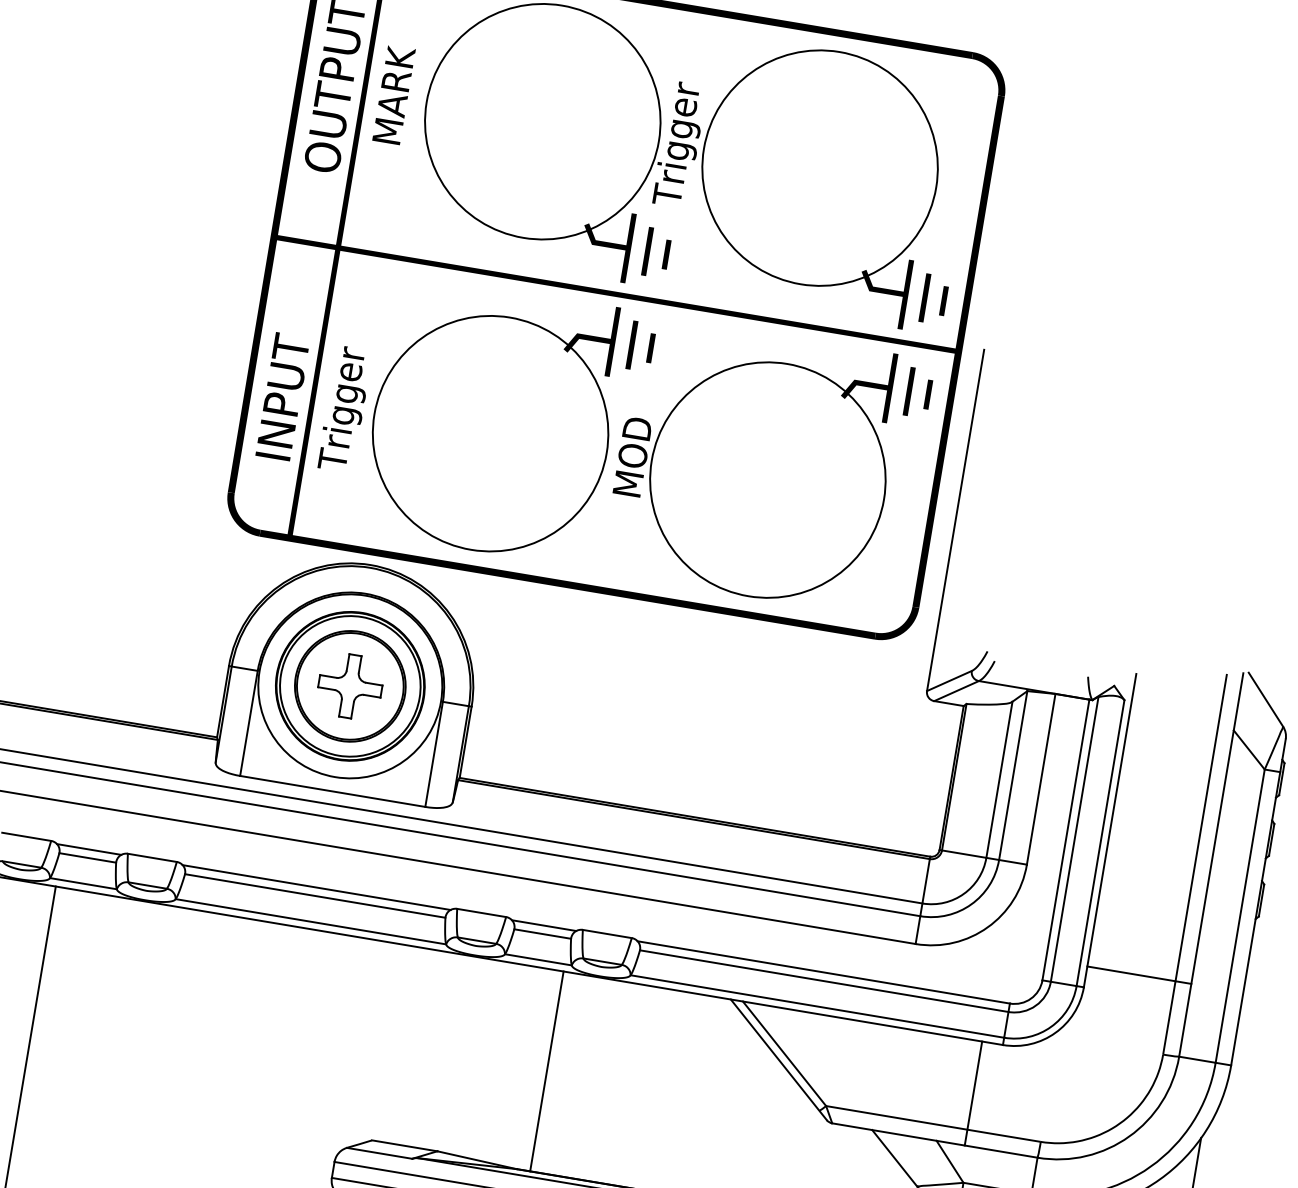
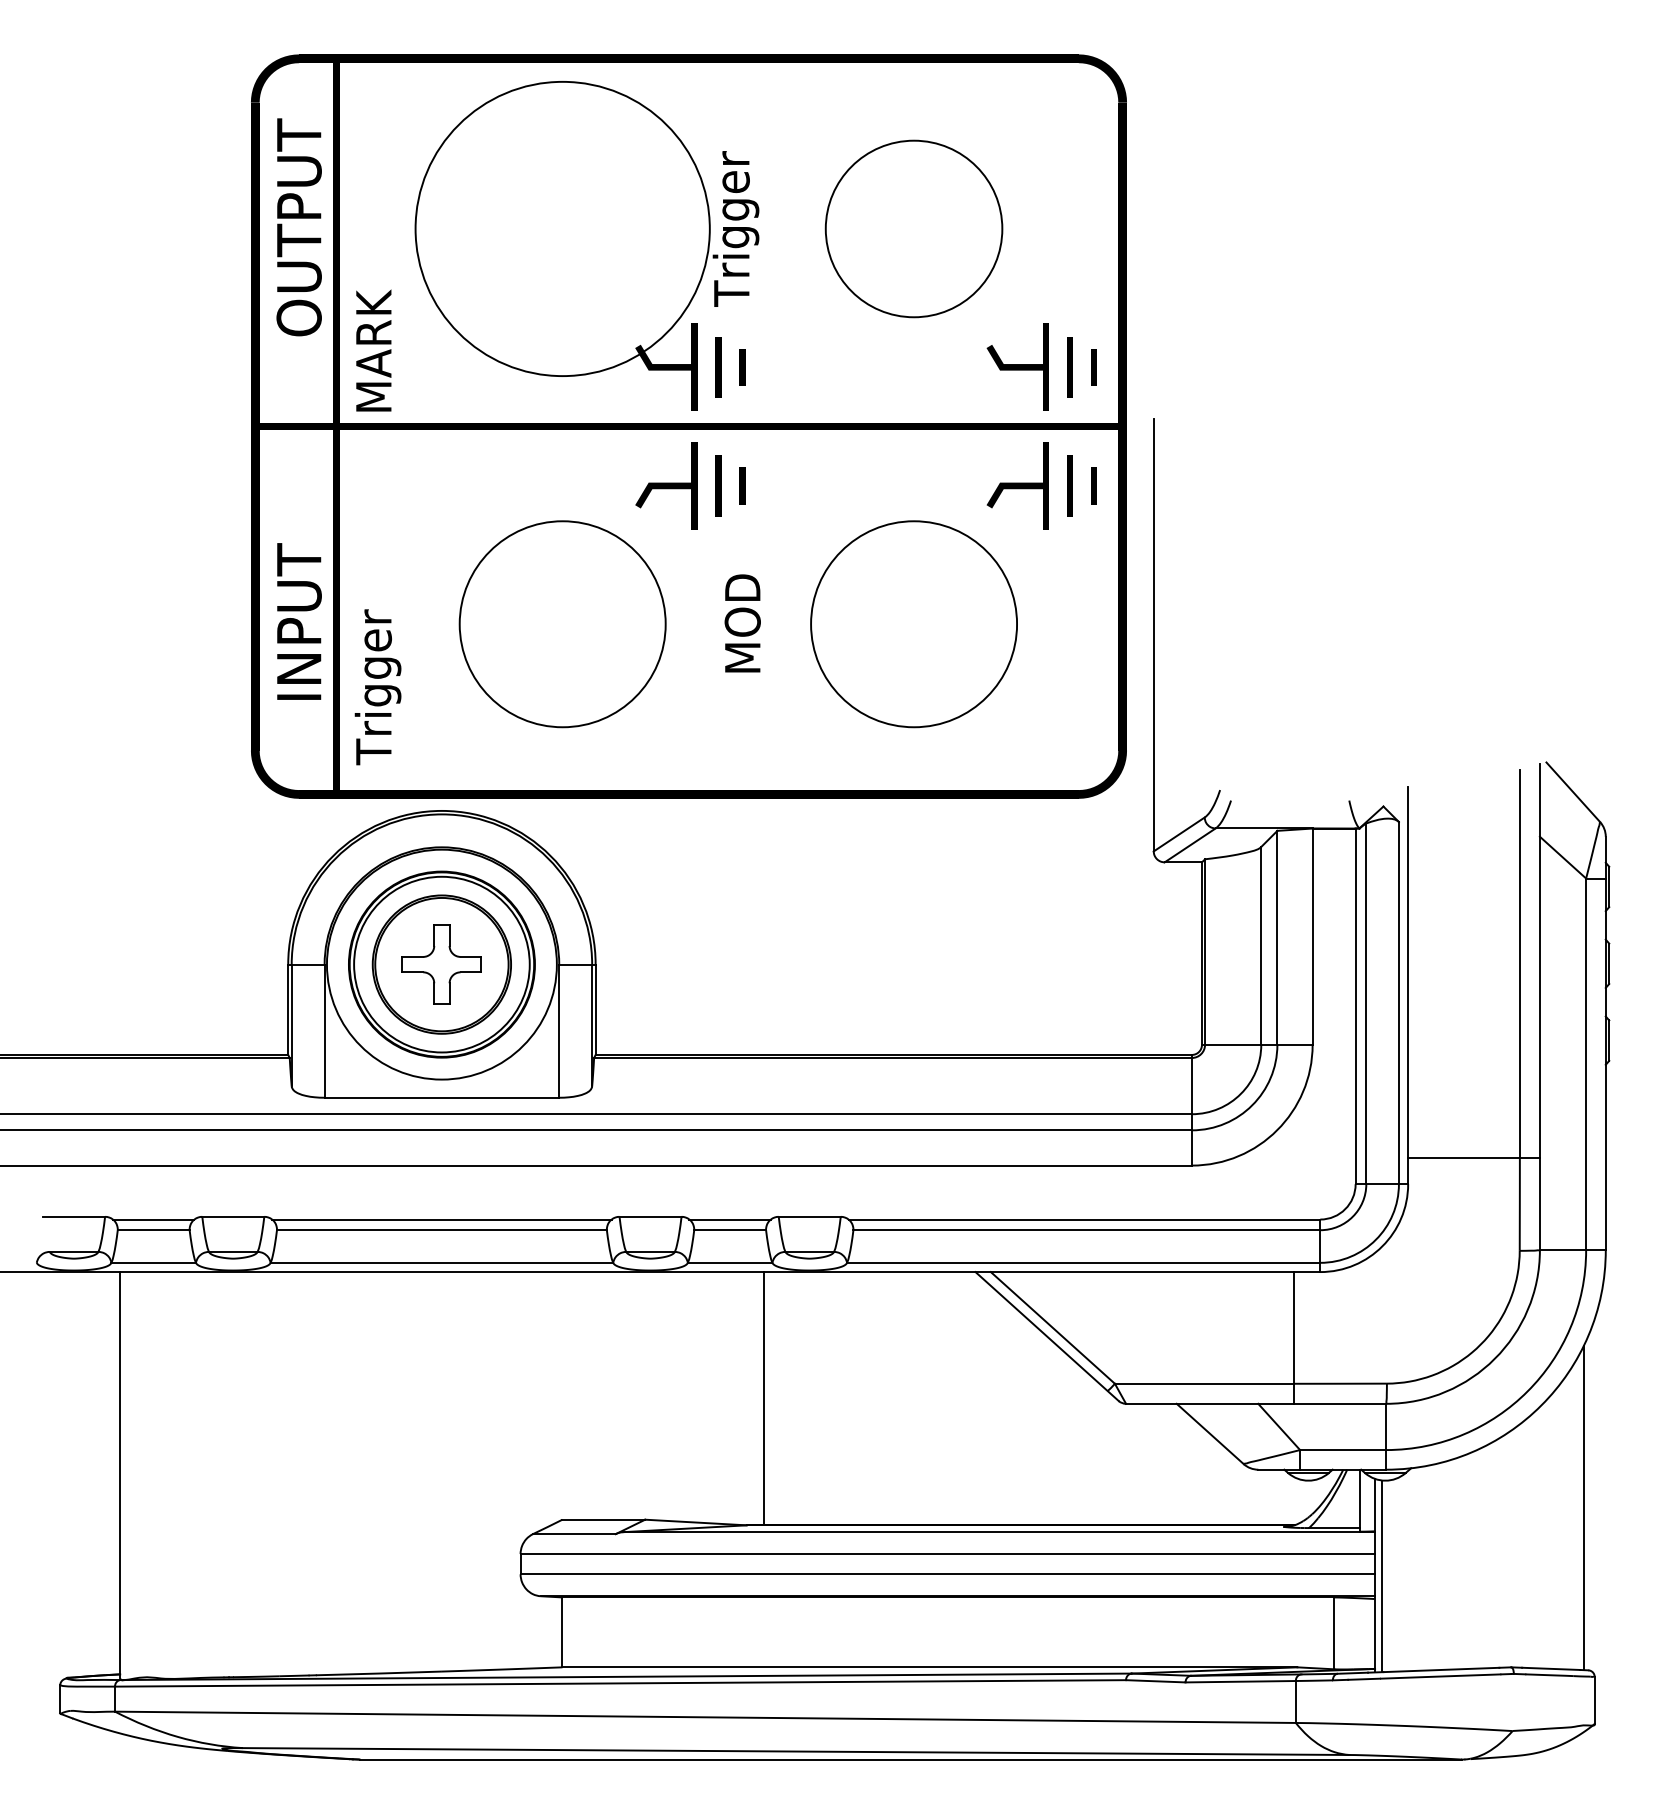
text: (393, 94) -> (373, 350), moved
circle: (819, 167) -> (913, 228), size x0.6
text: (344, 409) -> (377, 687), moved
circle: (490, 433) -> (562, 624), size x0.7
circle: (767, 480) -> (913, 624), size x0.7

